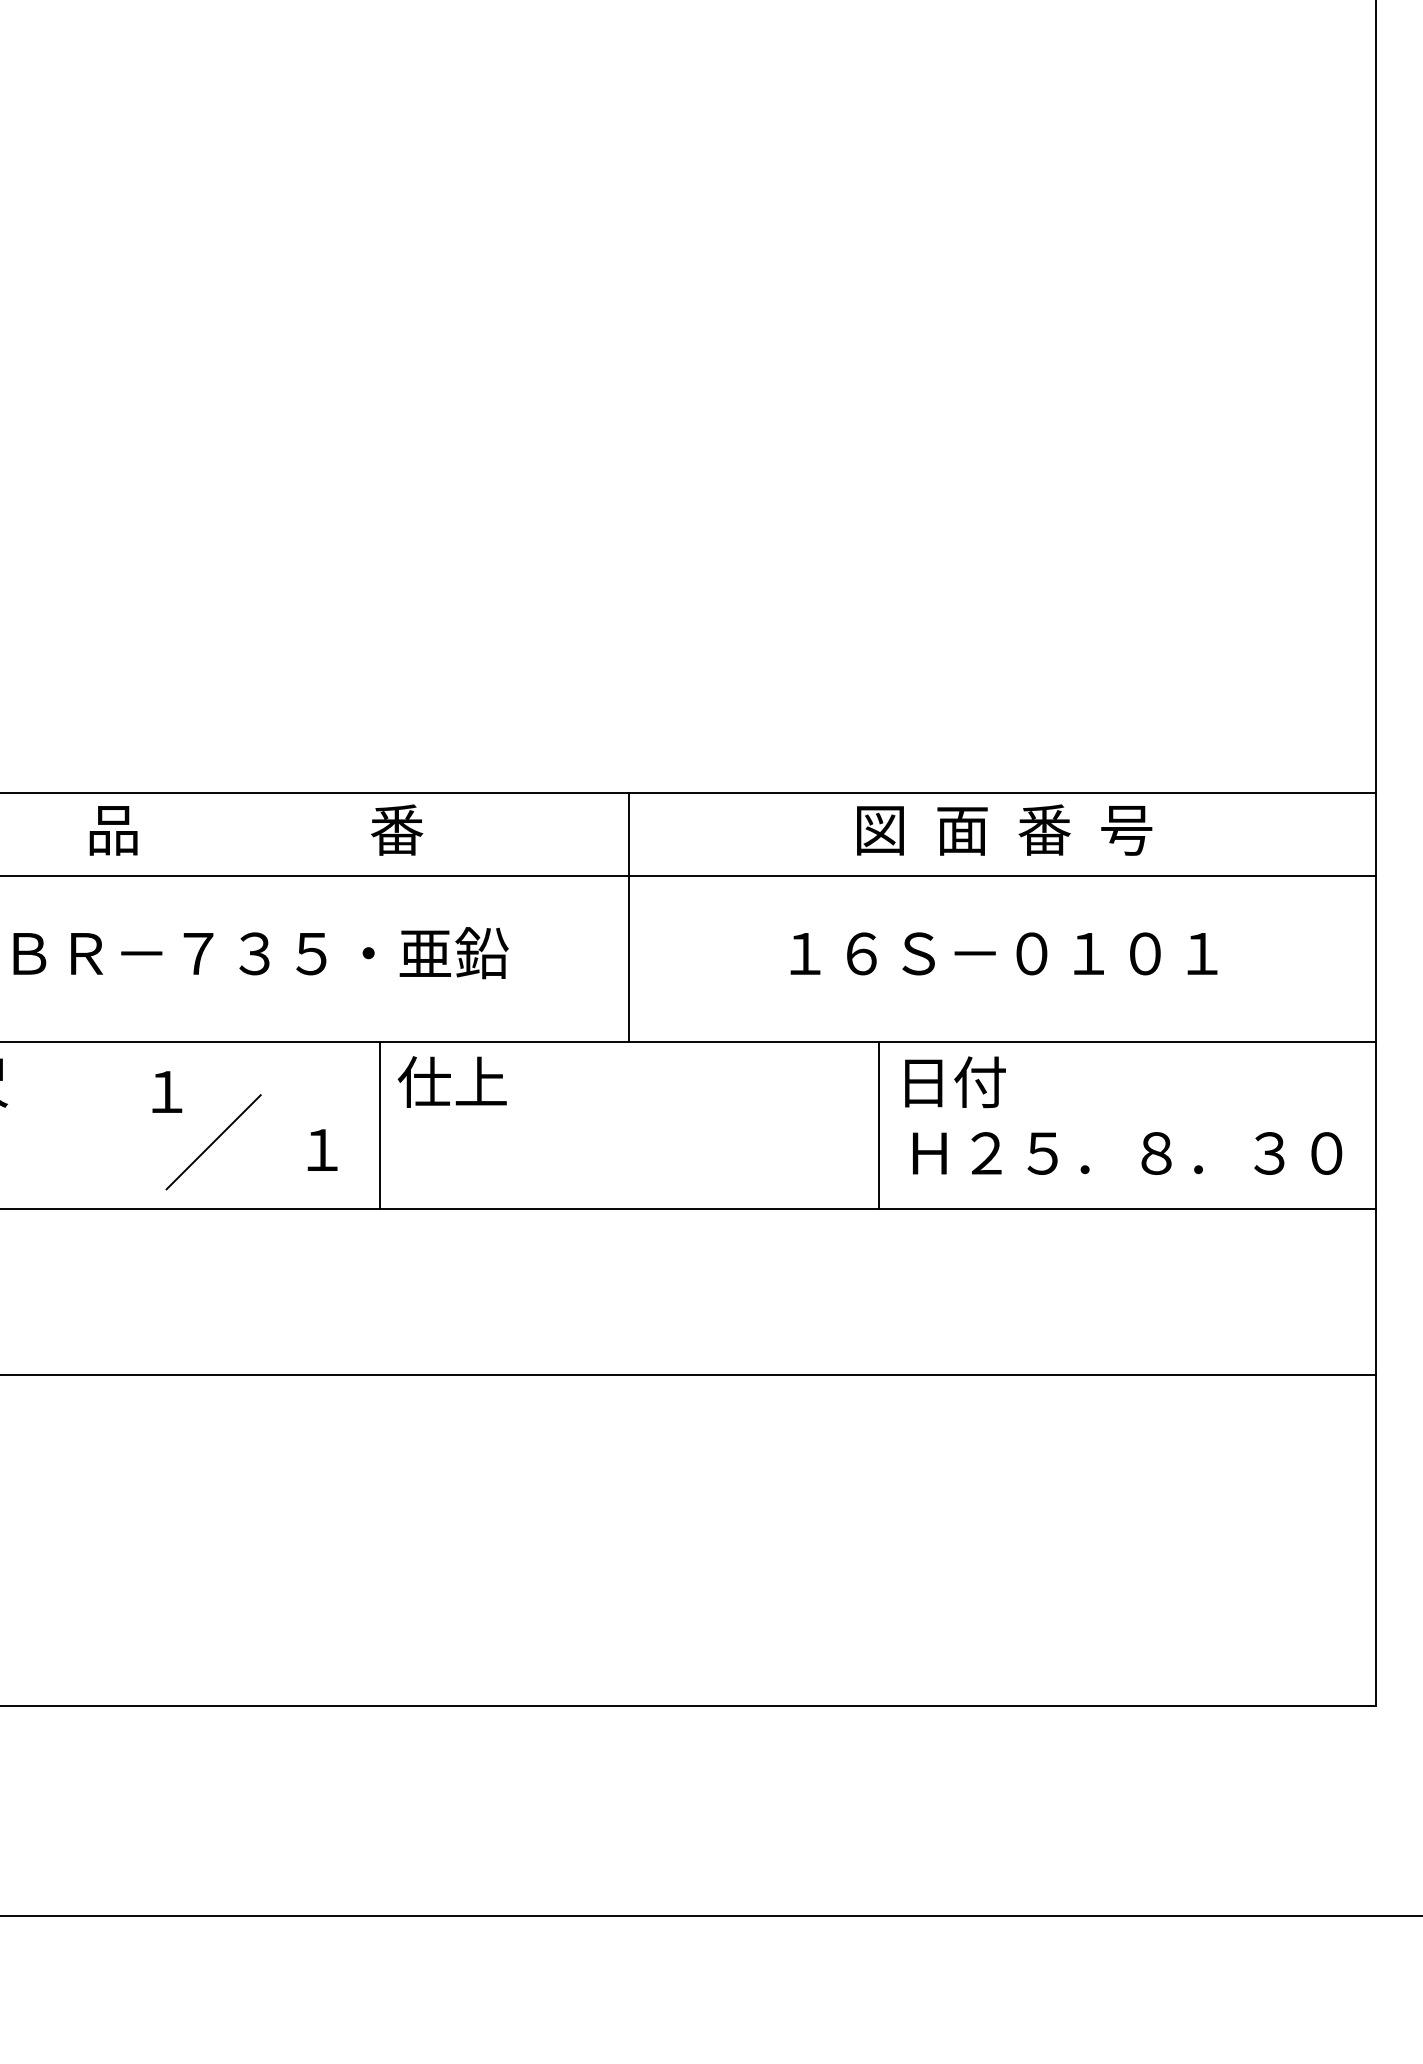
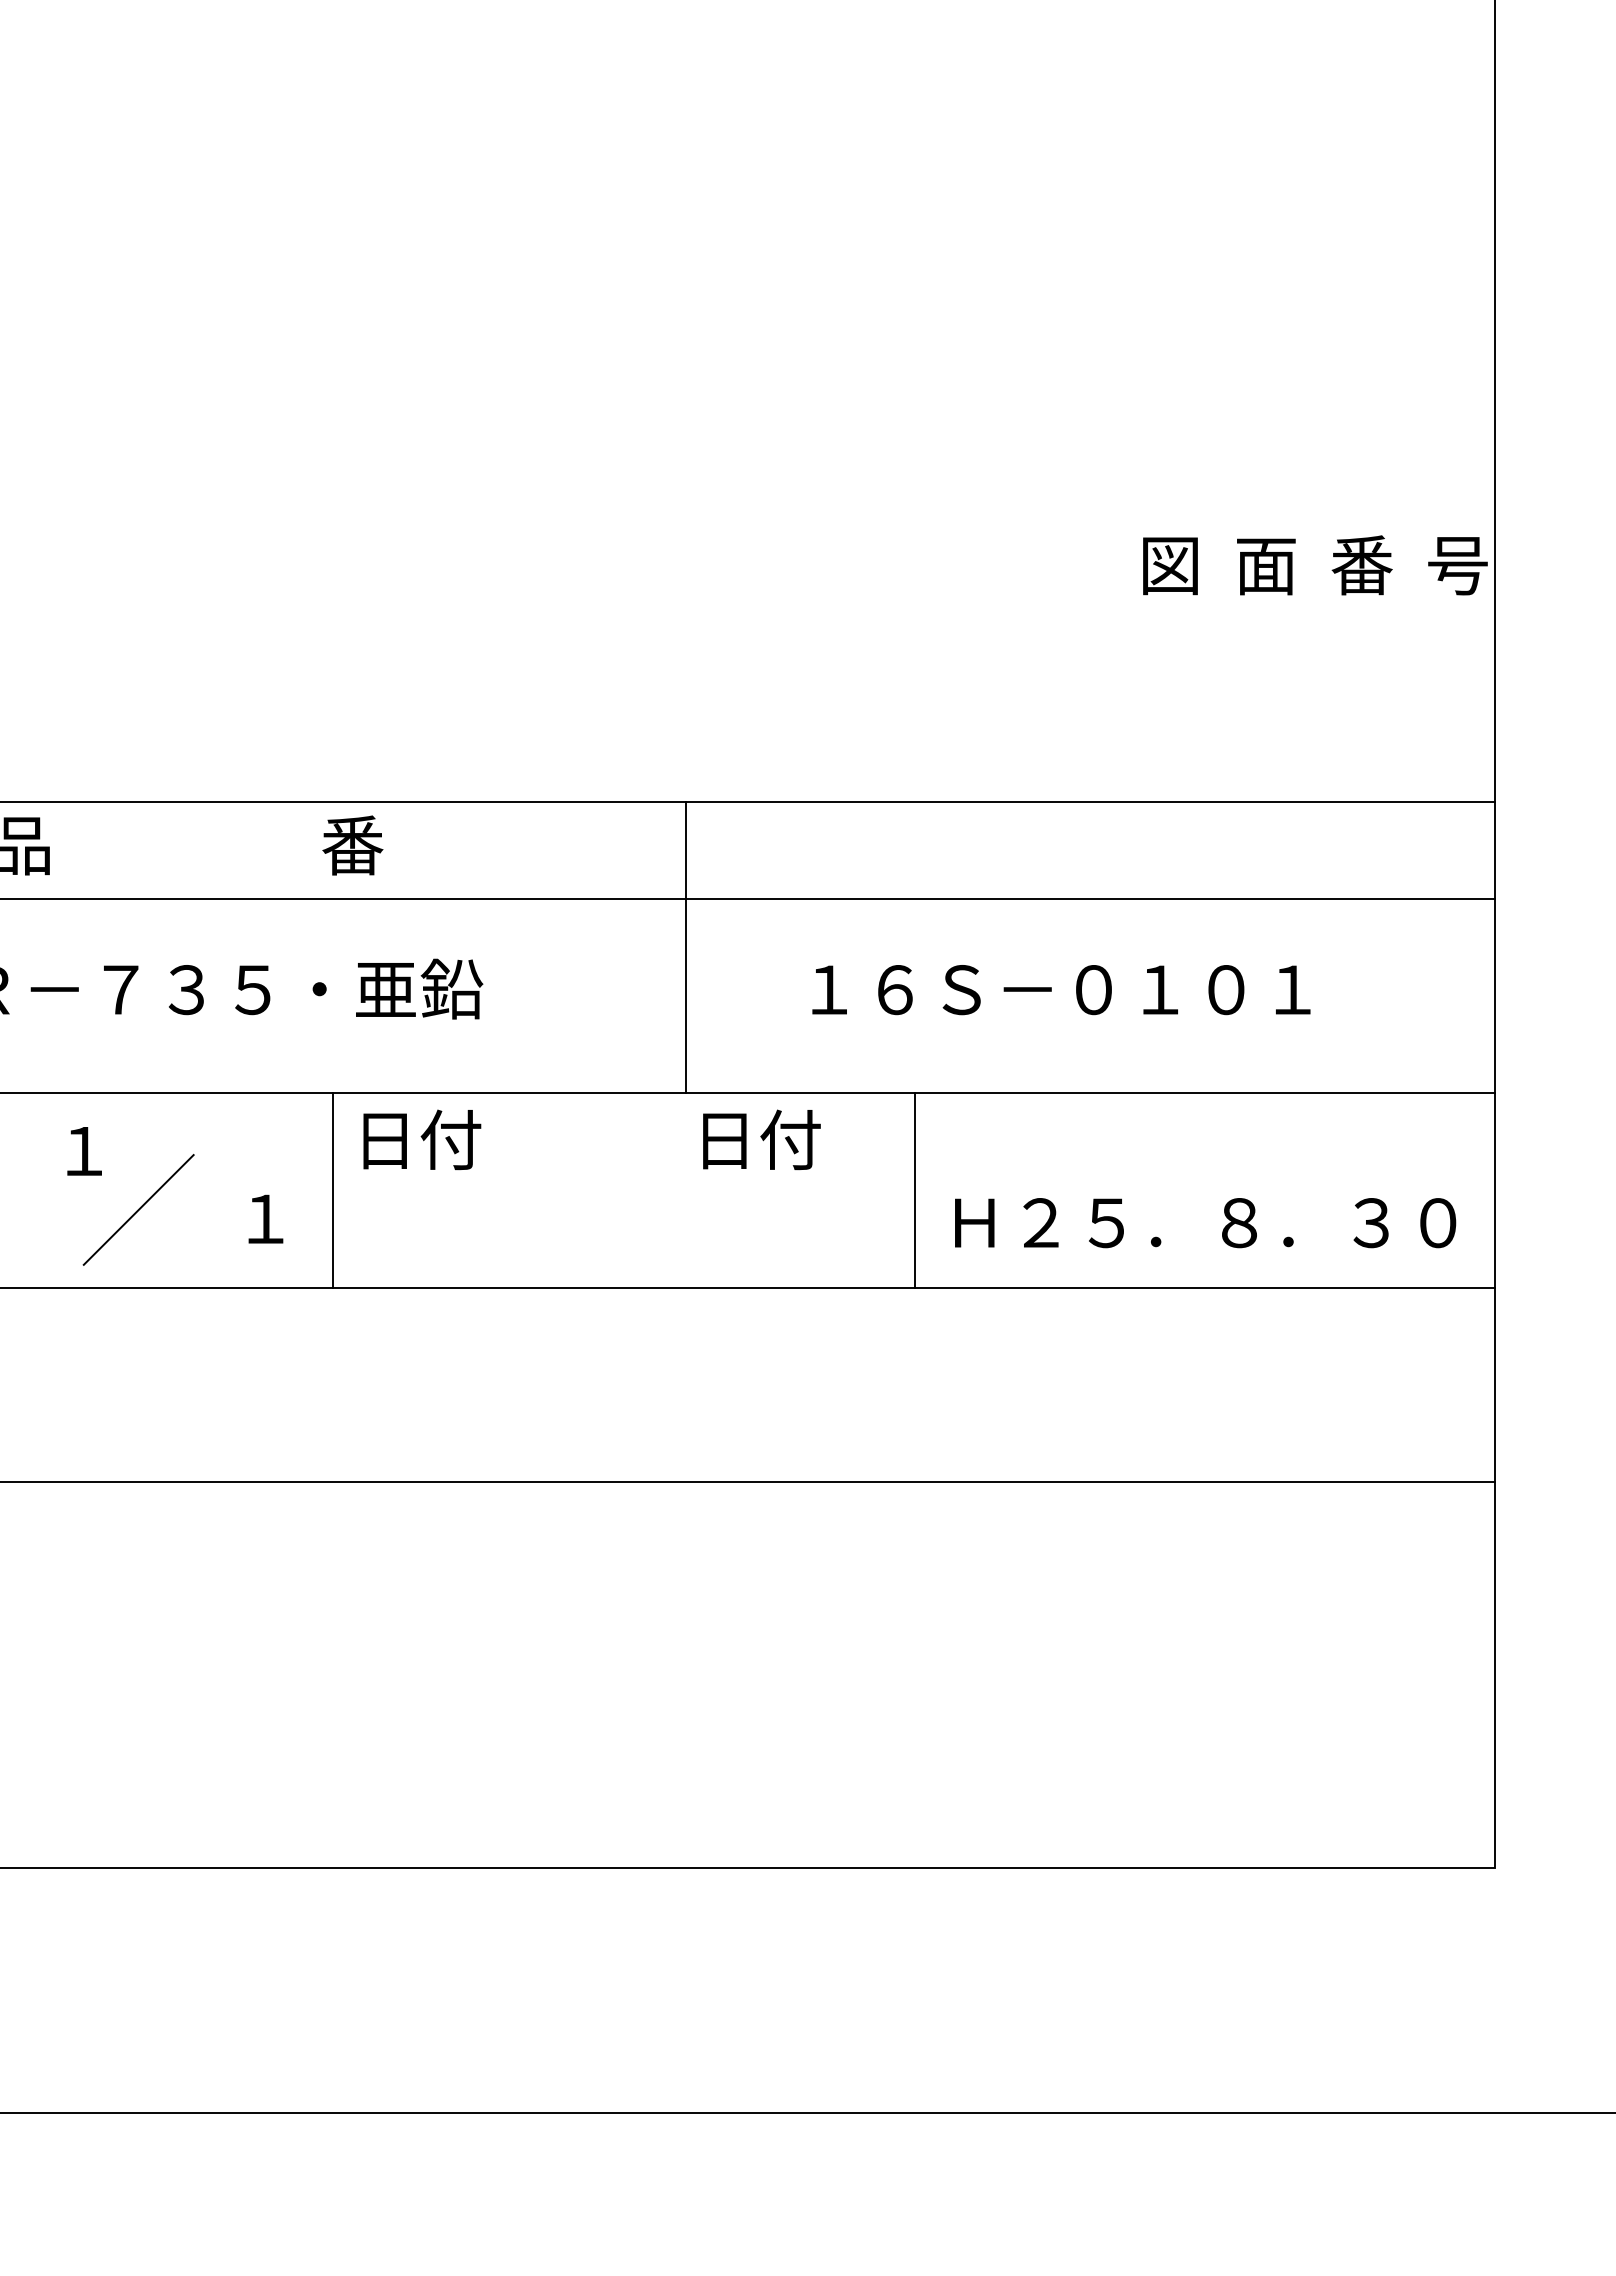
text: (1004, 829) -> (1315, 564), moved
line: (629, 917) -> (686, 947), moved
text: (451, 1082) -> (416, 1140), 仕上 -> 日付
text: (955, 1082) -> (761, 1140), moved

